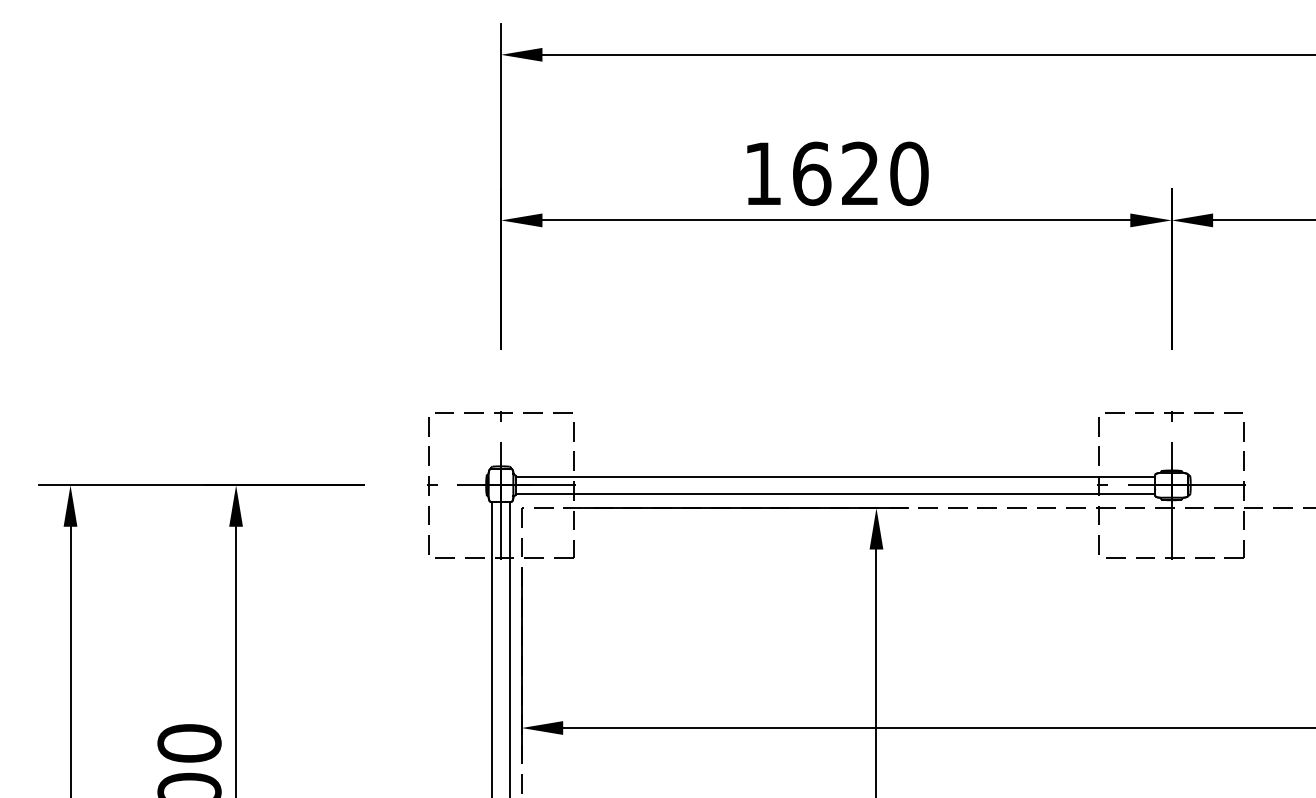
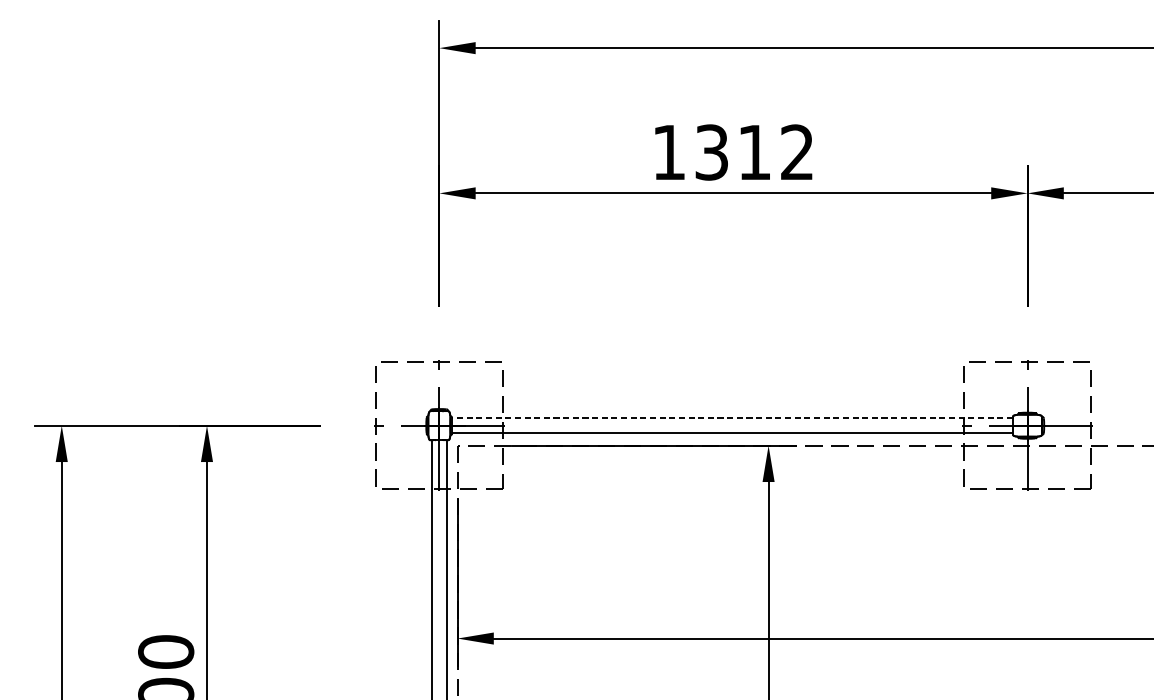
text: (860, 173) -> (754, 152), 1620 -> 1312
line: (835, 476) -> (732, 417), solid -> dashed

